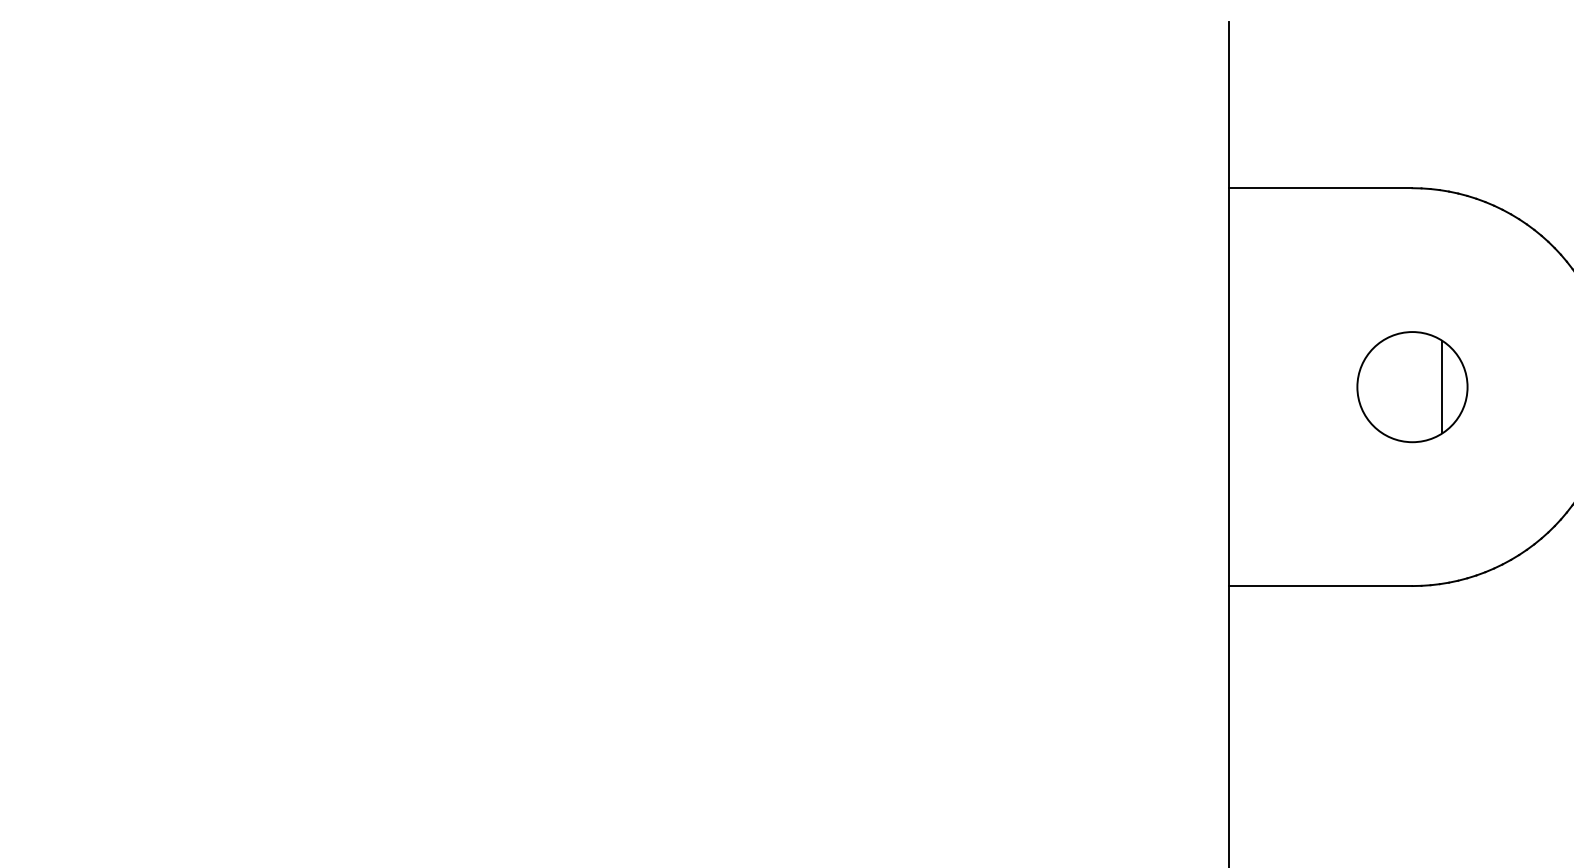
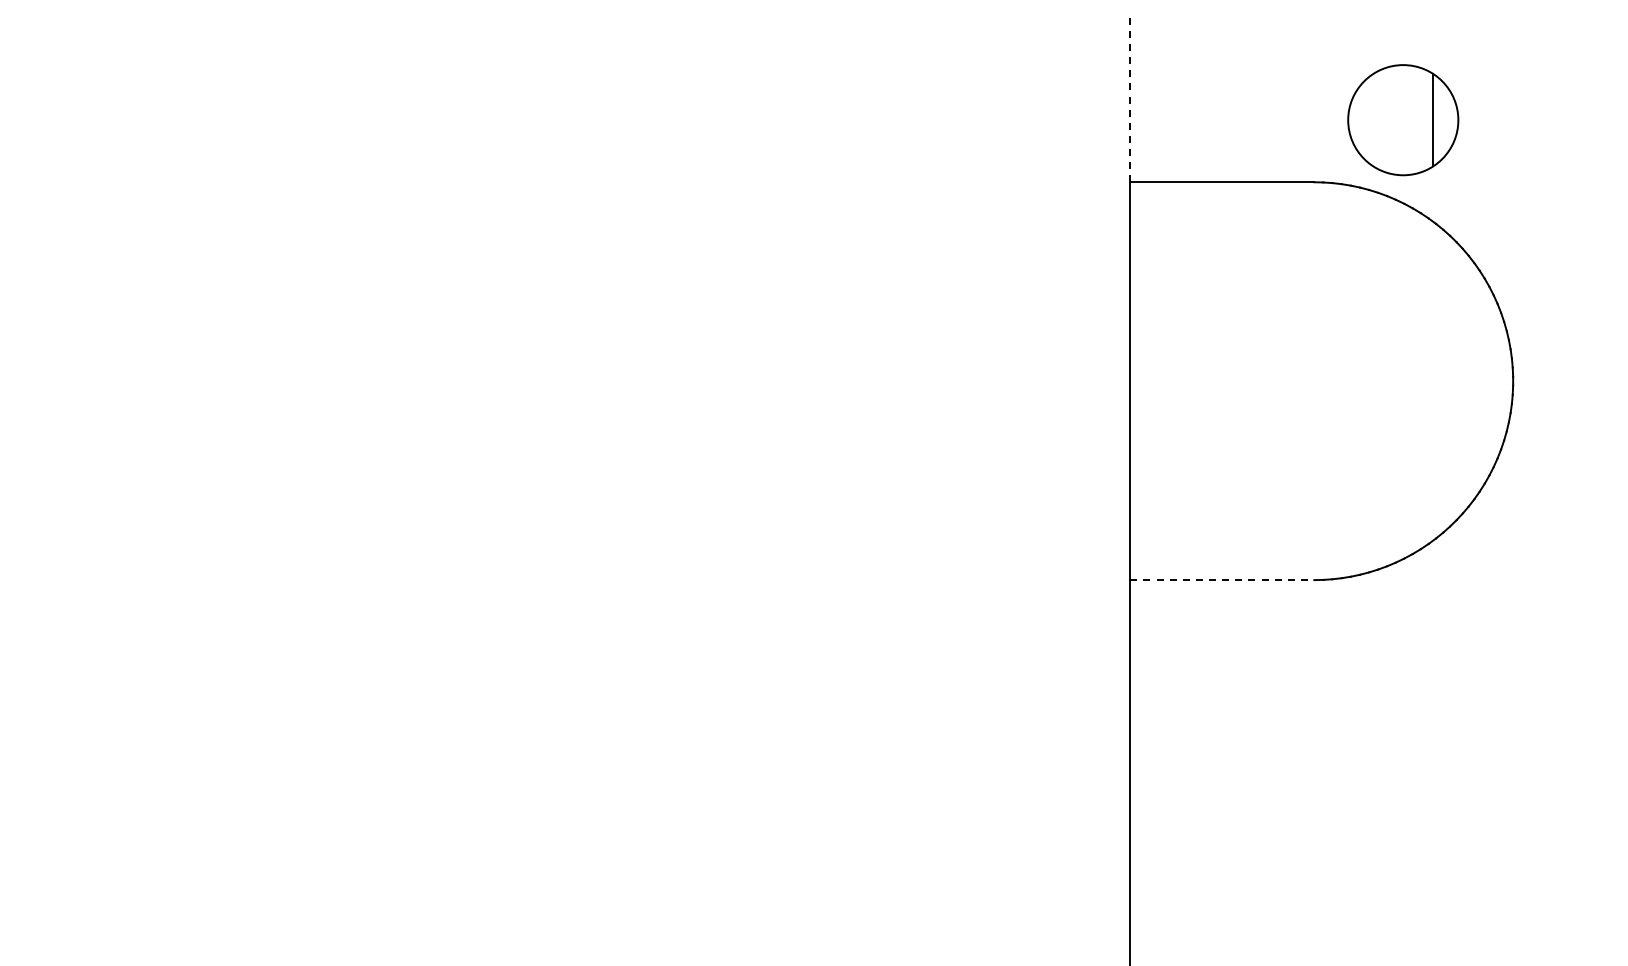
line: (1228, 104) -> (1130, 98), solid -> dashed
part: (1412, 387) -> (1403, 120), moved
line: (1320, 586) -> (1222, 580), solid -> dashed

